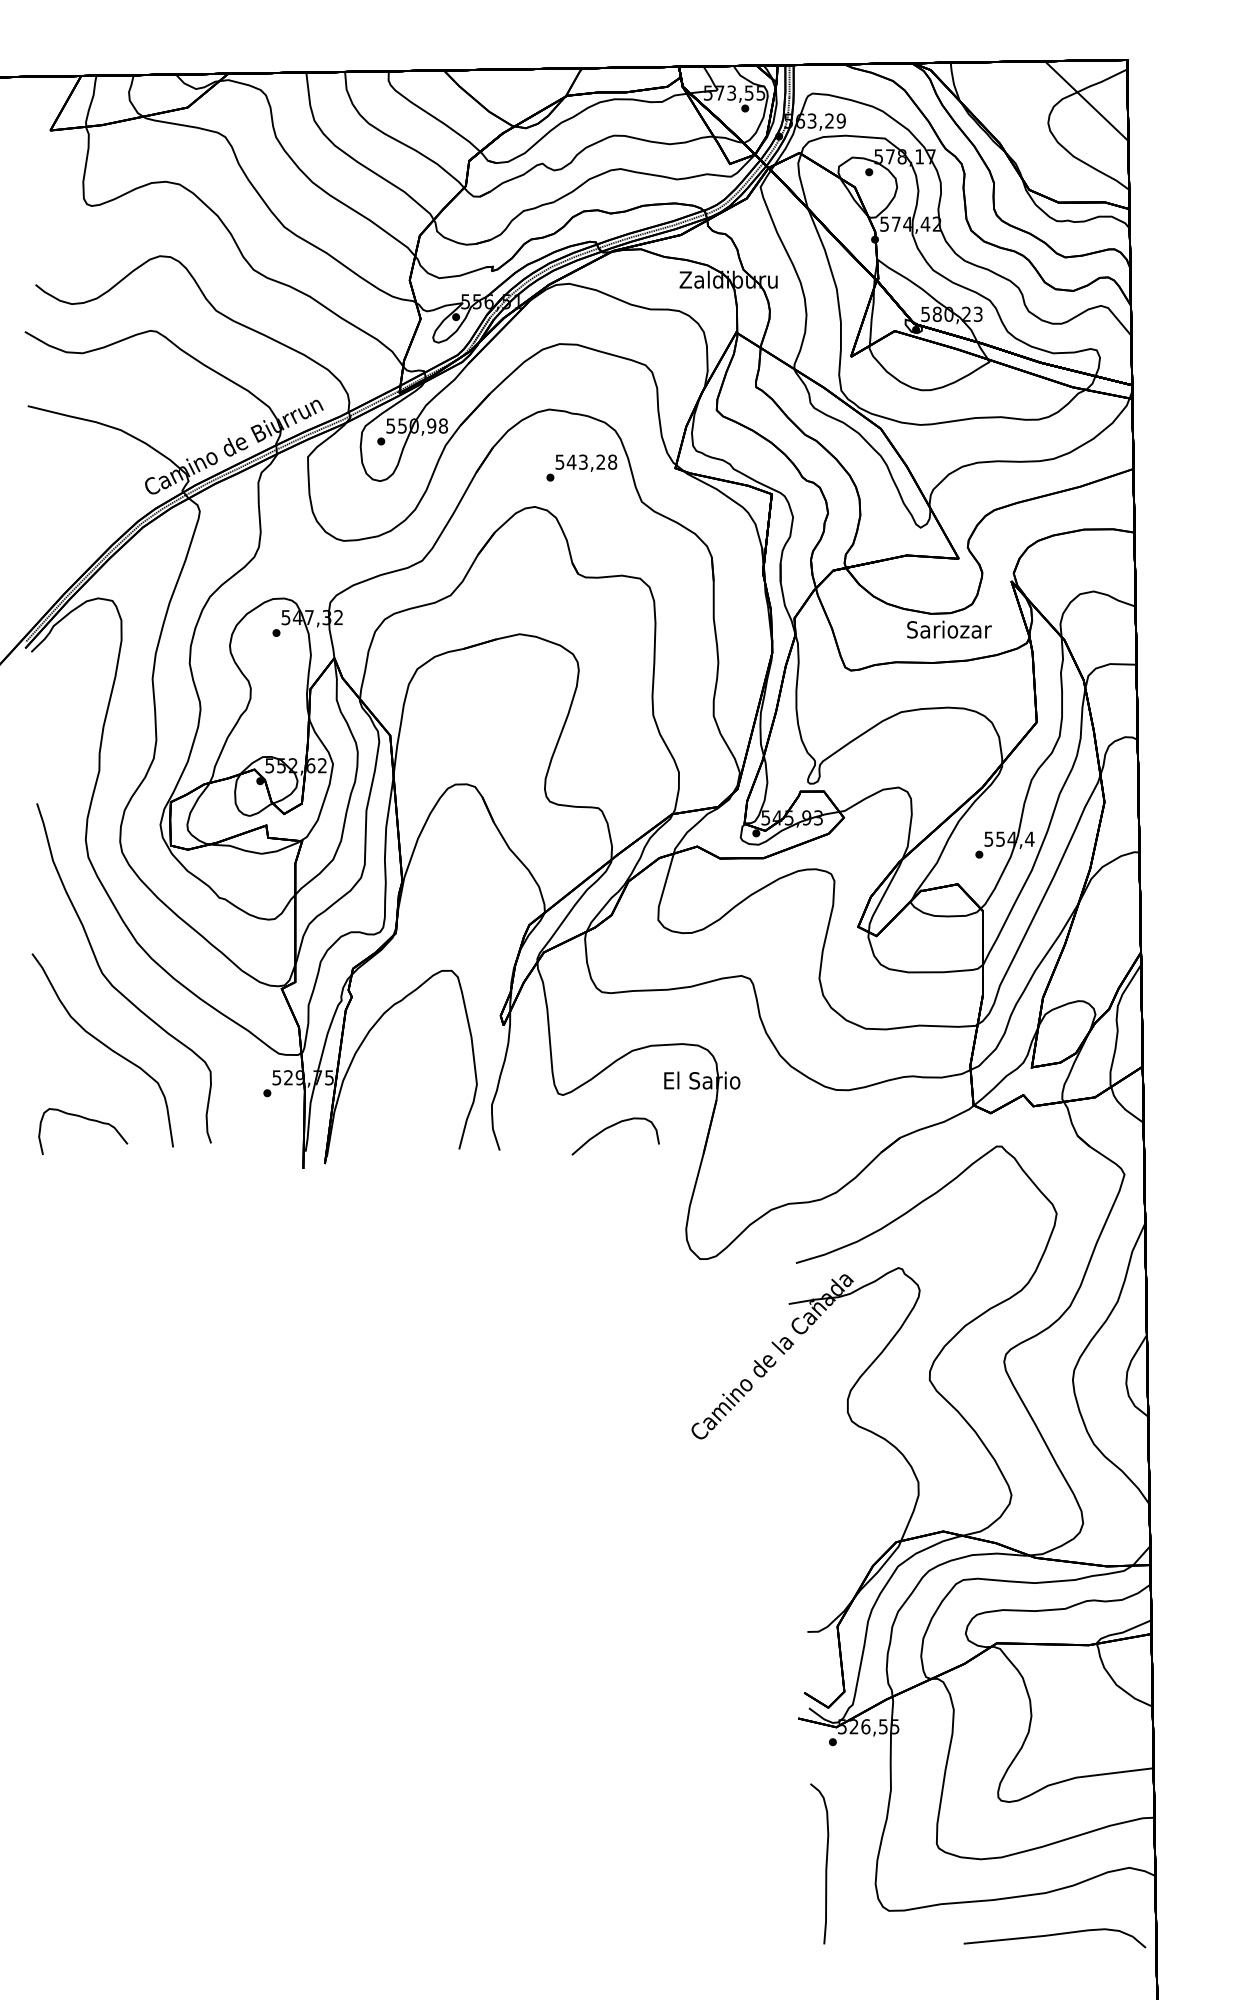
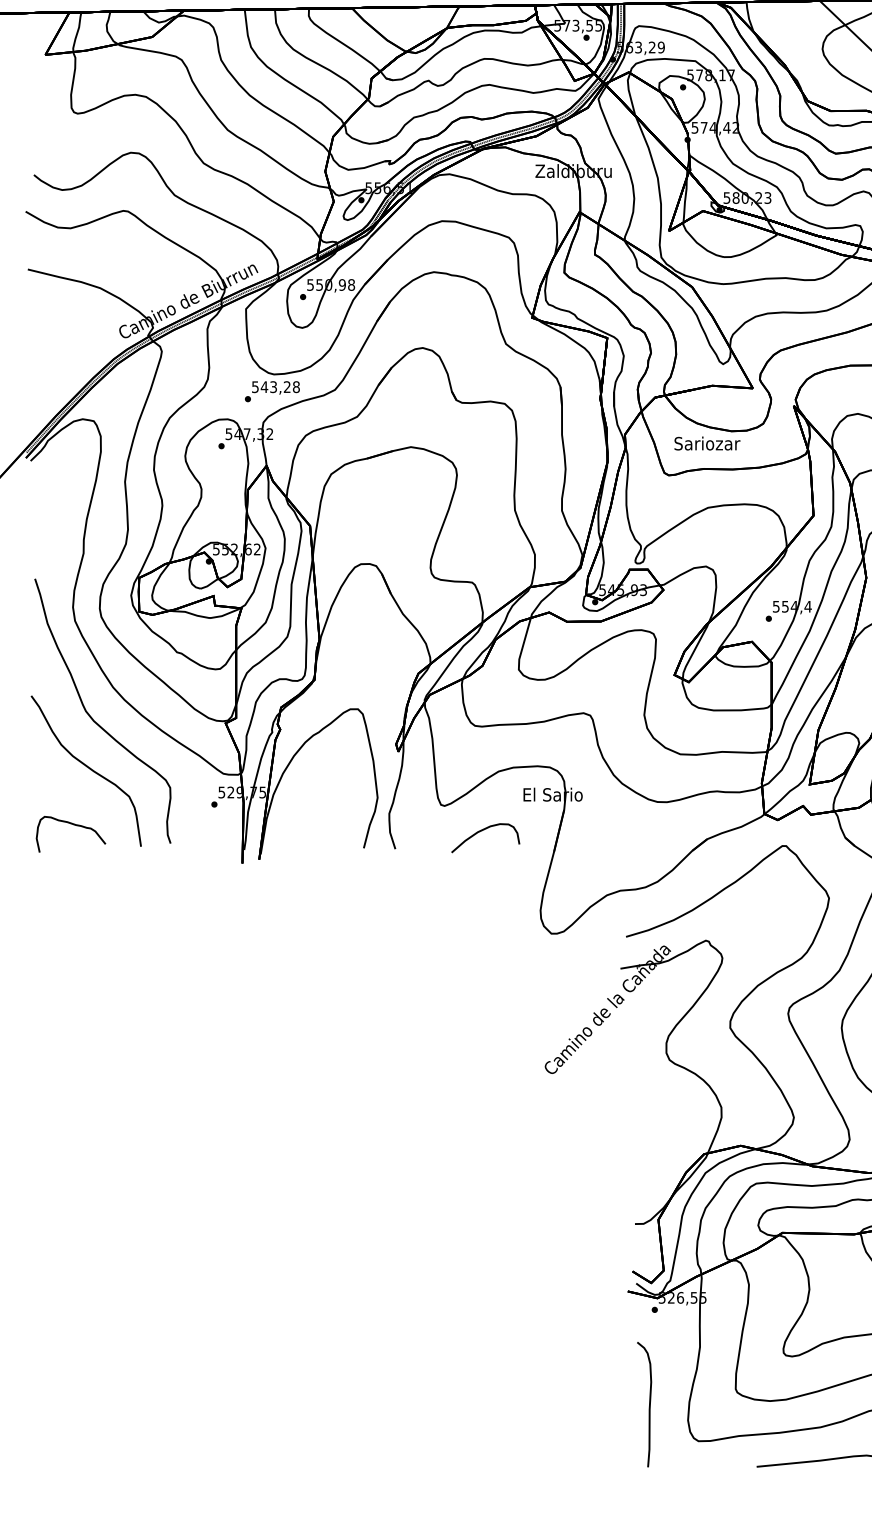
text: (581, 467) -> (272, 391), moved
text: (949, 629) -> (707, 443), moved

